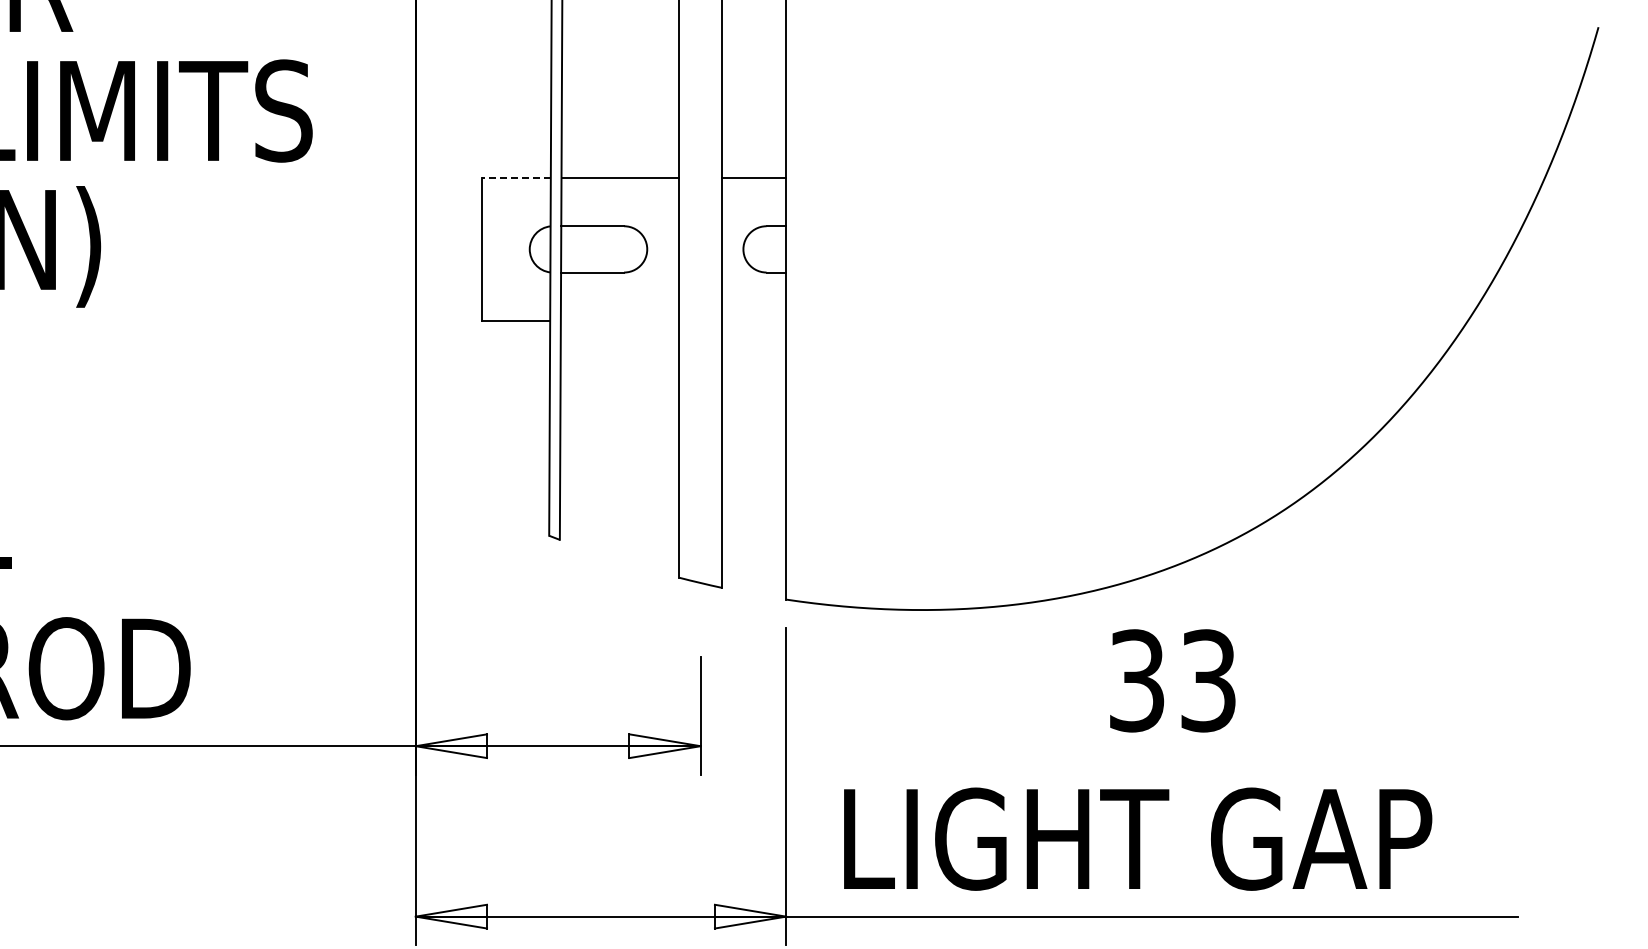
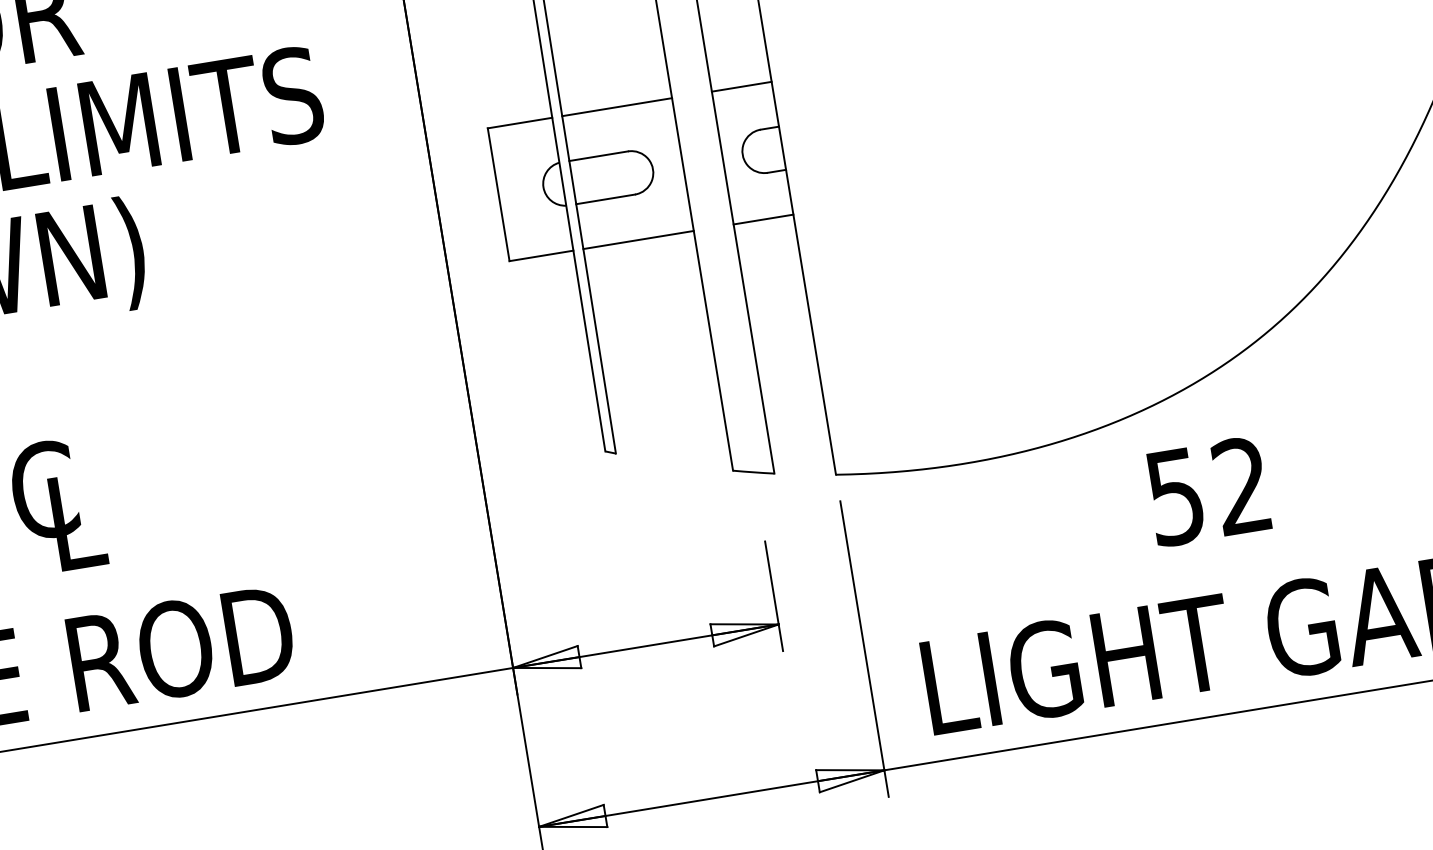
line: (516, 178) -> (520, 123), dashed -> solid
line: (619, 320) -> (638, 239), added
line: (754, 320) -> (763, 219), added
text: (1172, 680) -> (1208, 491), 33 -> 52

